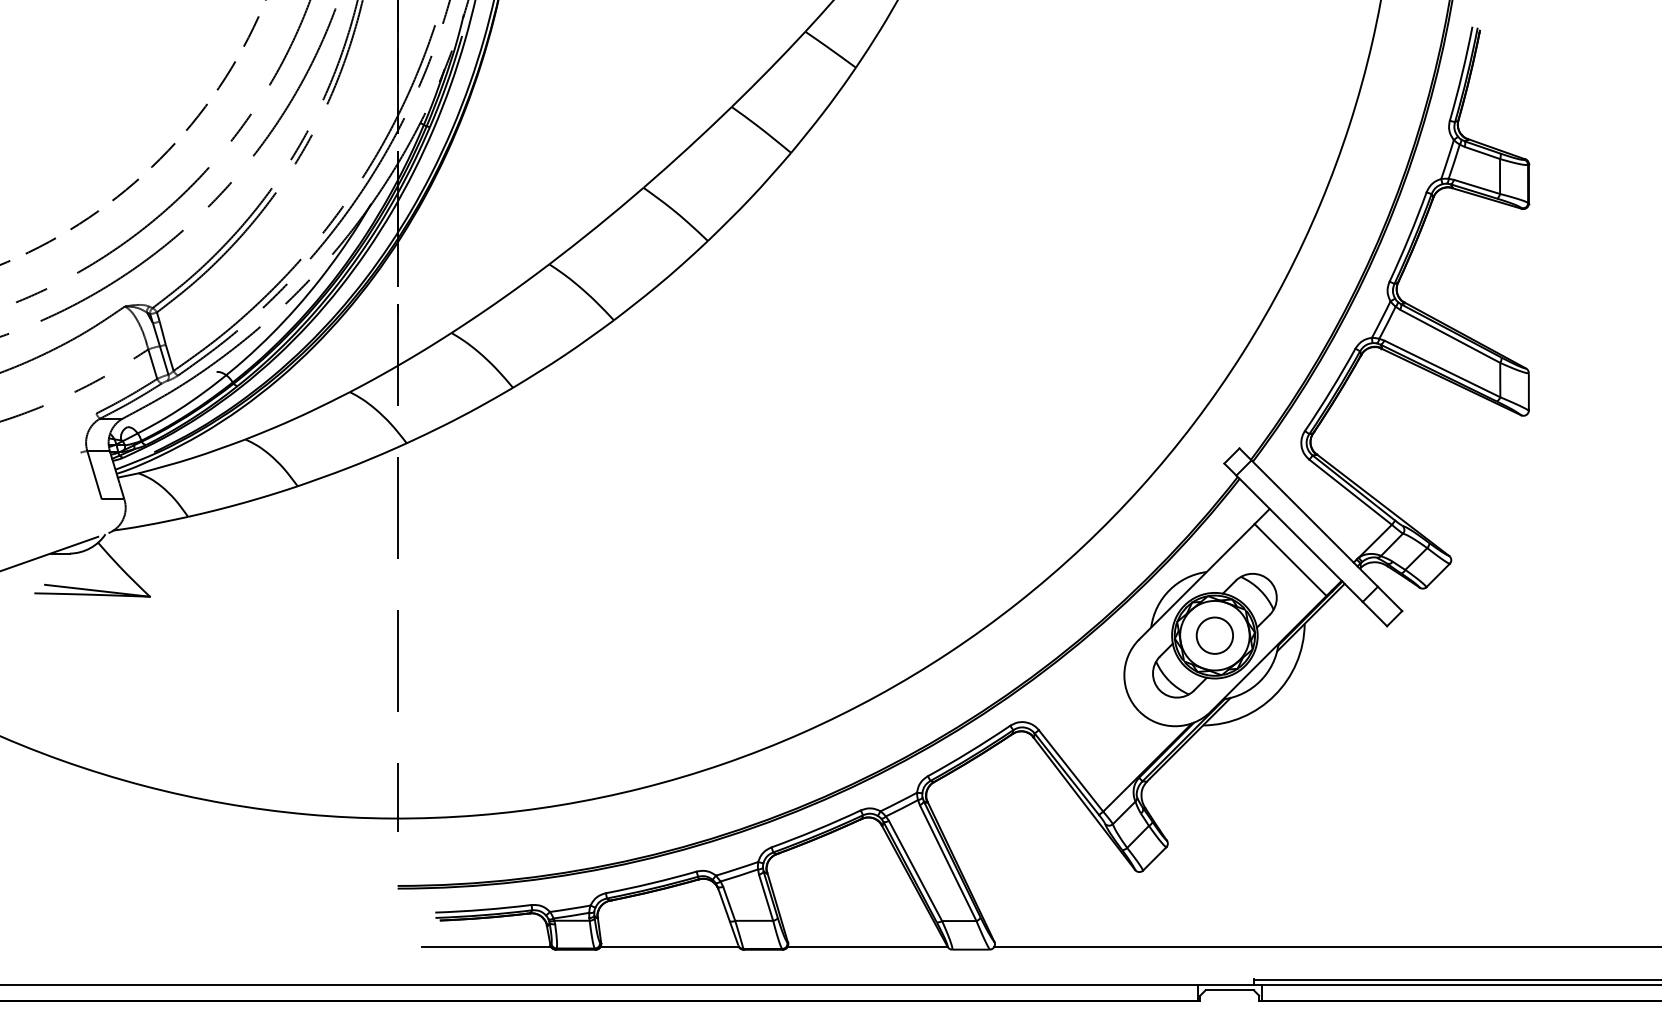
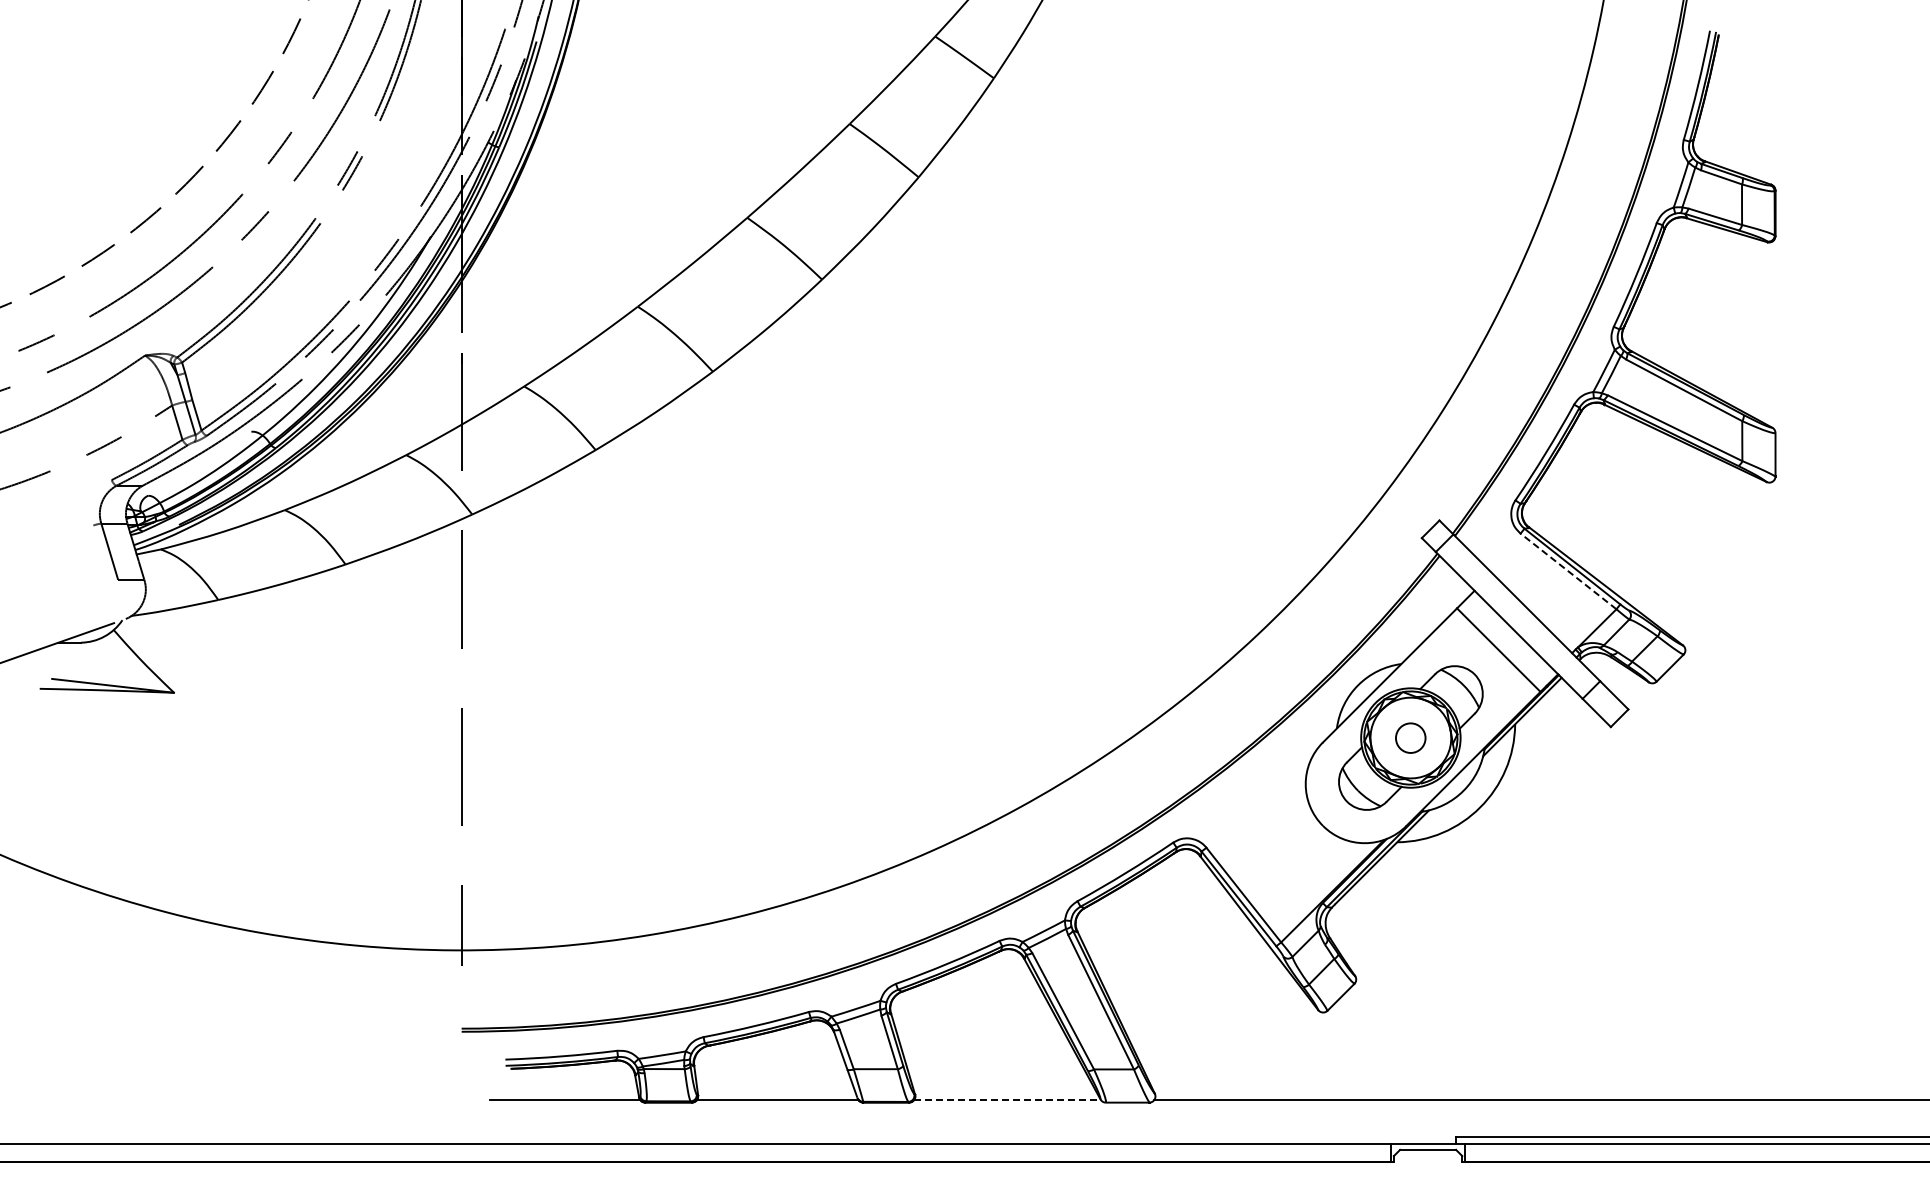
line: (1350, 492) -> (1568, 571), solid -> dashed
circle: (1214, 636) -> (1410, 738), size x0.7
line: (867, 947) -> (1007, 1100), solid -> dashed

